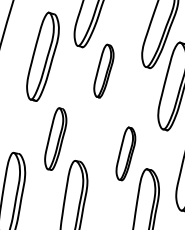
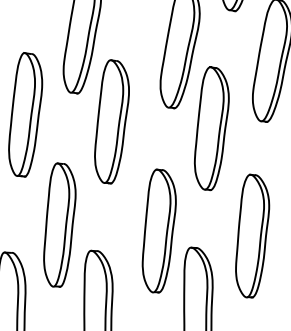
part: (103, 70) -> (111, 121), size x1.67
part: (55, 138) -> (59, 224), size x1.43
part: (125, 153) -> (158, 230), size x1.67

